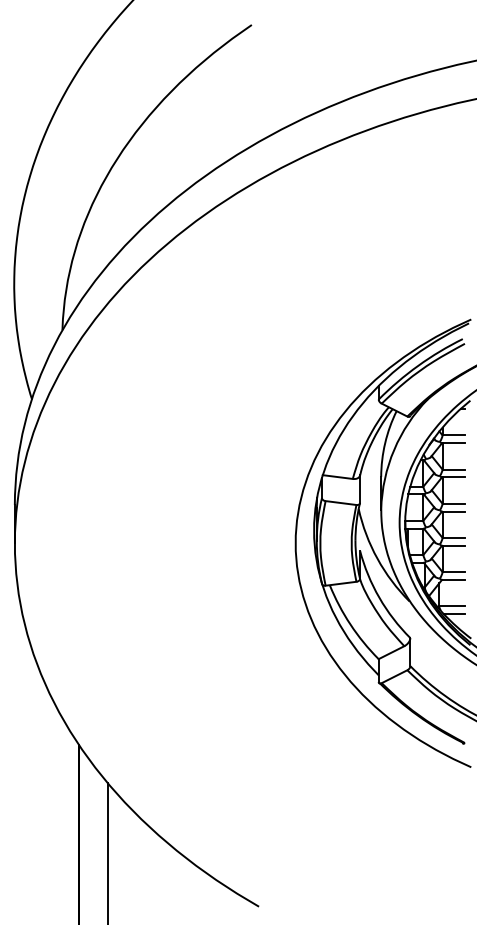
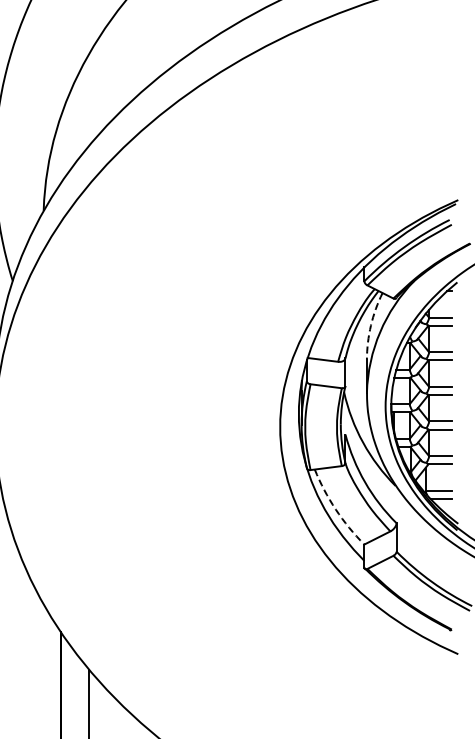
arc: (385, 443) -> (371, 325), solid -> dashed
arc: (350, 624) -> (335, 509), solid -> dashed

